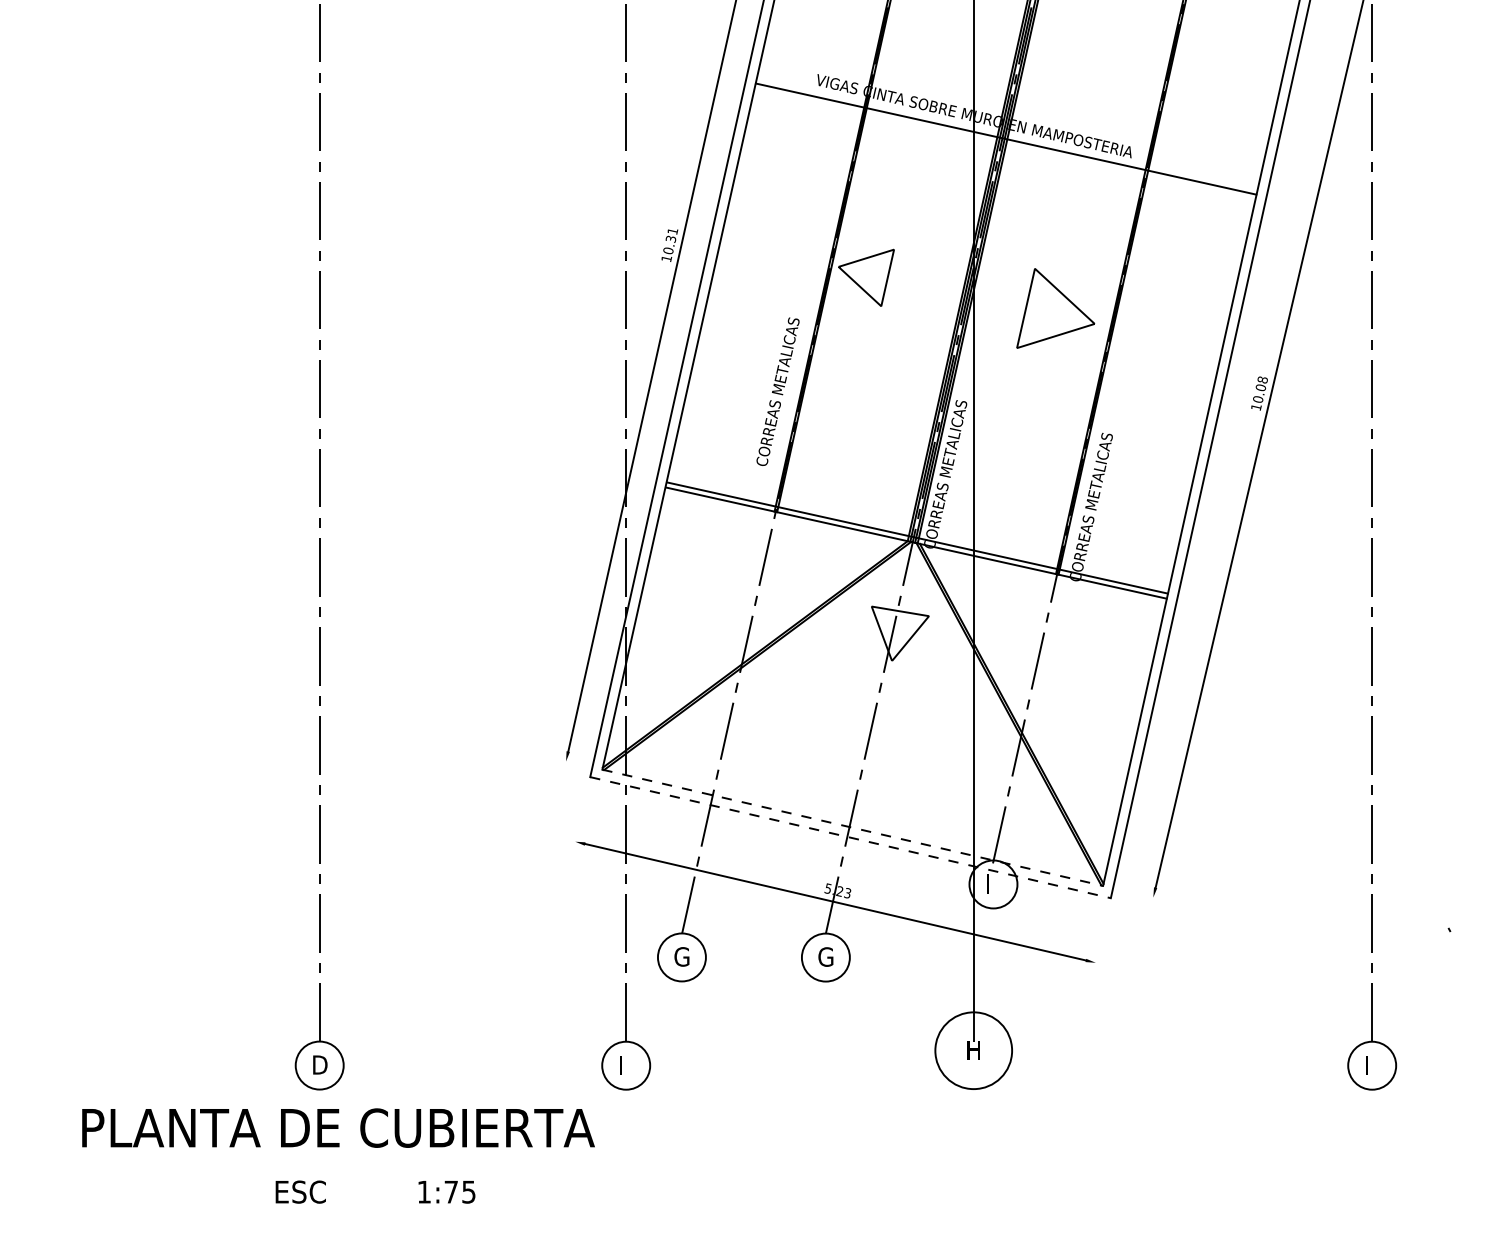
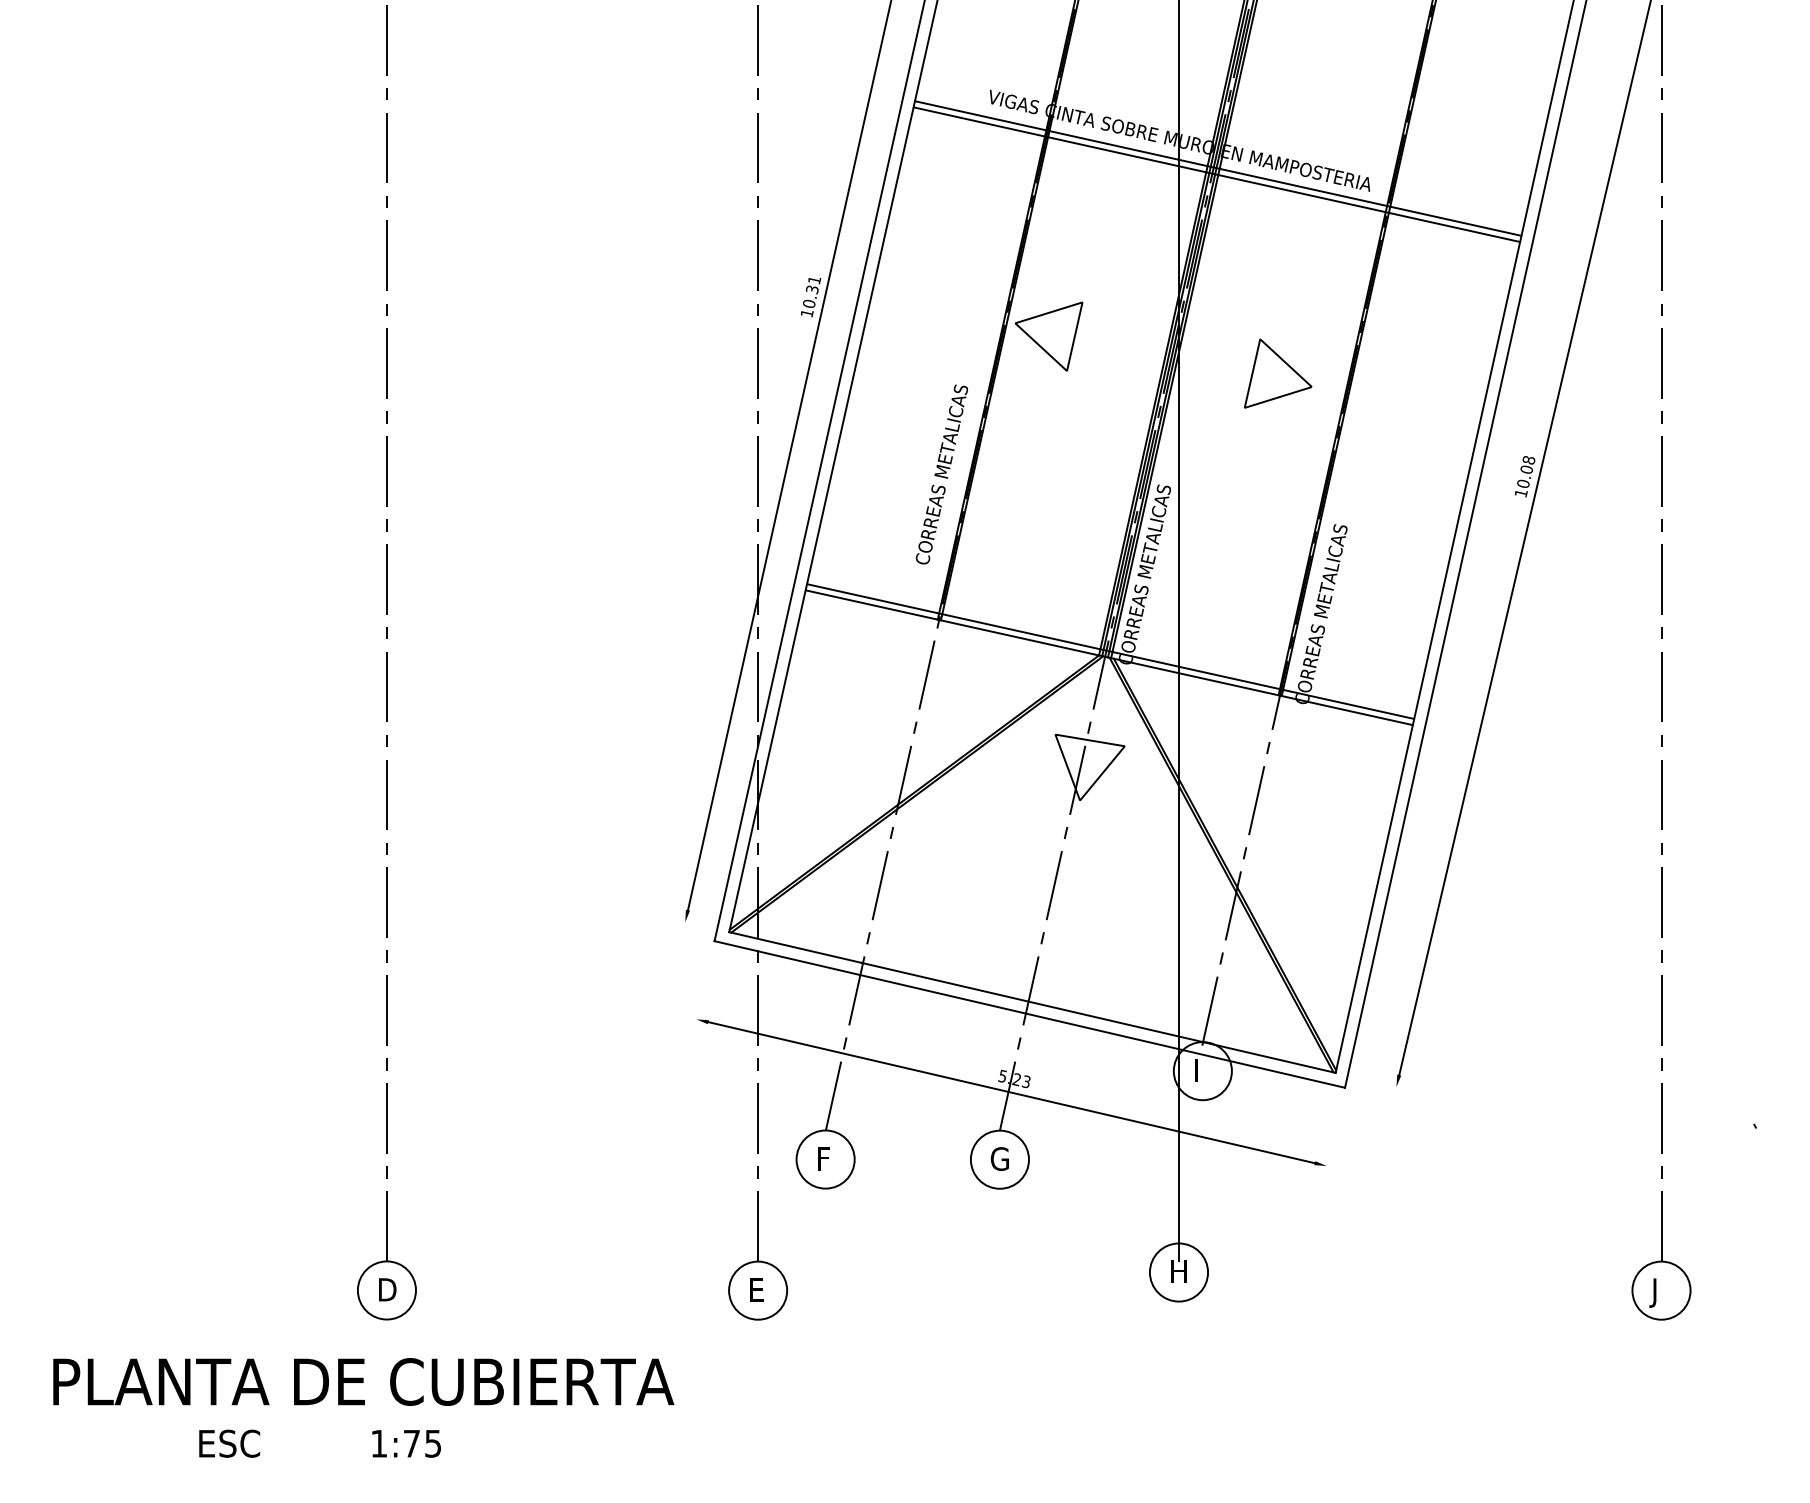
line: (1004, 143) -> (1216, 173), added
part: (1055, 308) -> (1277, 373), size x0.71
line: (853, 827) -> (1033, 1002), dashed -> solid
line: (851, 837) -> (1030, 1014), dashed -> solid
text: (681, 956) -> (825, 1158), G -> F
circle: (973, 1050) -> (1178, 1272), size x0.62
text: (626, 1065) -> (758, 1290), I -> E
text: (1364, 1067) -> (1652, 1292), I -> J
text: (338, 1127) -> (363, 1381), moved
text: (375, 1191) -> (320, 1442), moved

